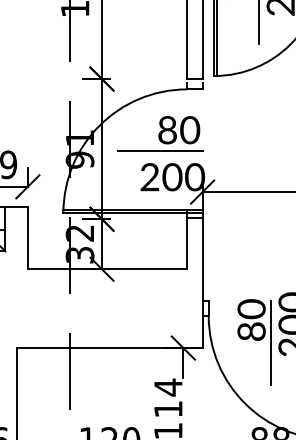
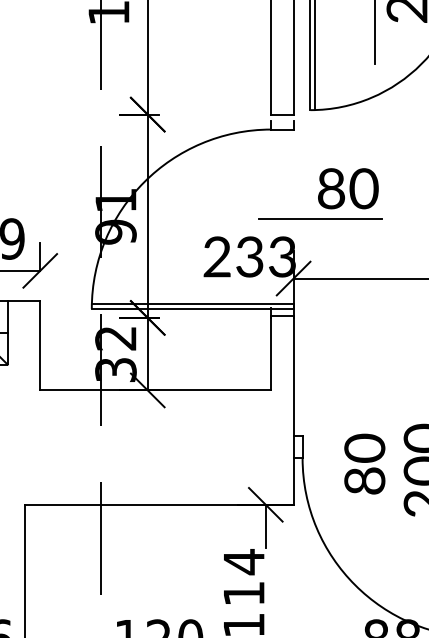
part: (160, 133) -> (321, 193), moved
text: (183, 177) -> (265, 257), 200 -> 233
line: (270, 342) -> (392, 496), removed

